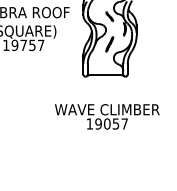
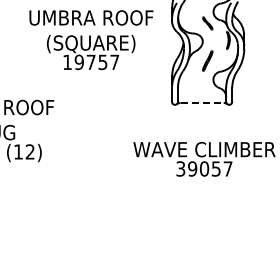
line: (105, 74) -> (202, 102), solid -> dashed
text: (89, 123) -> (180, 168), 19057 -> 39057

